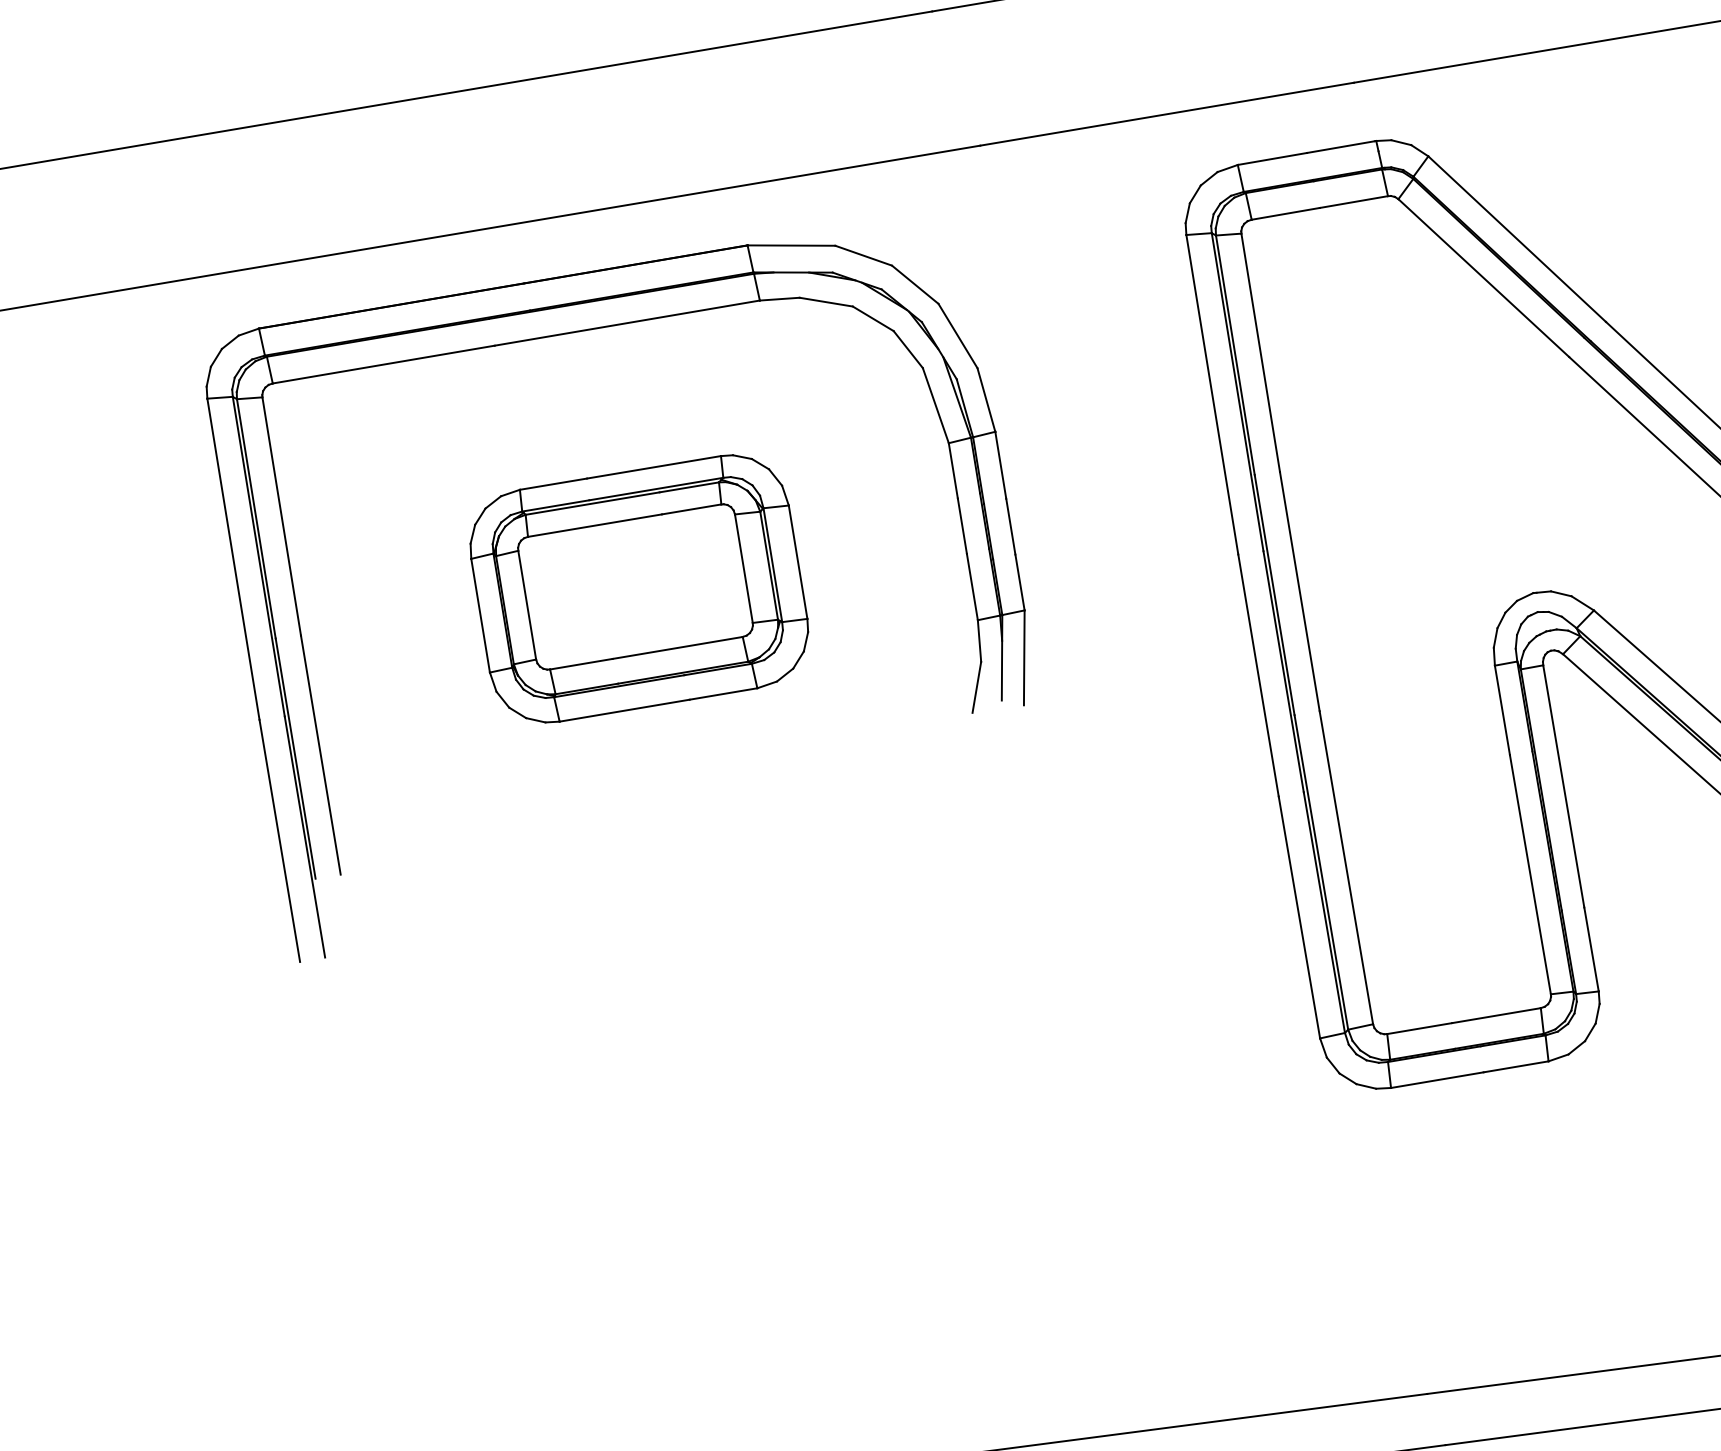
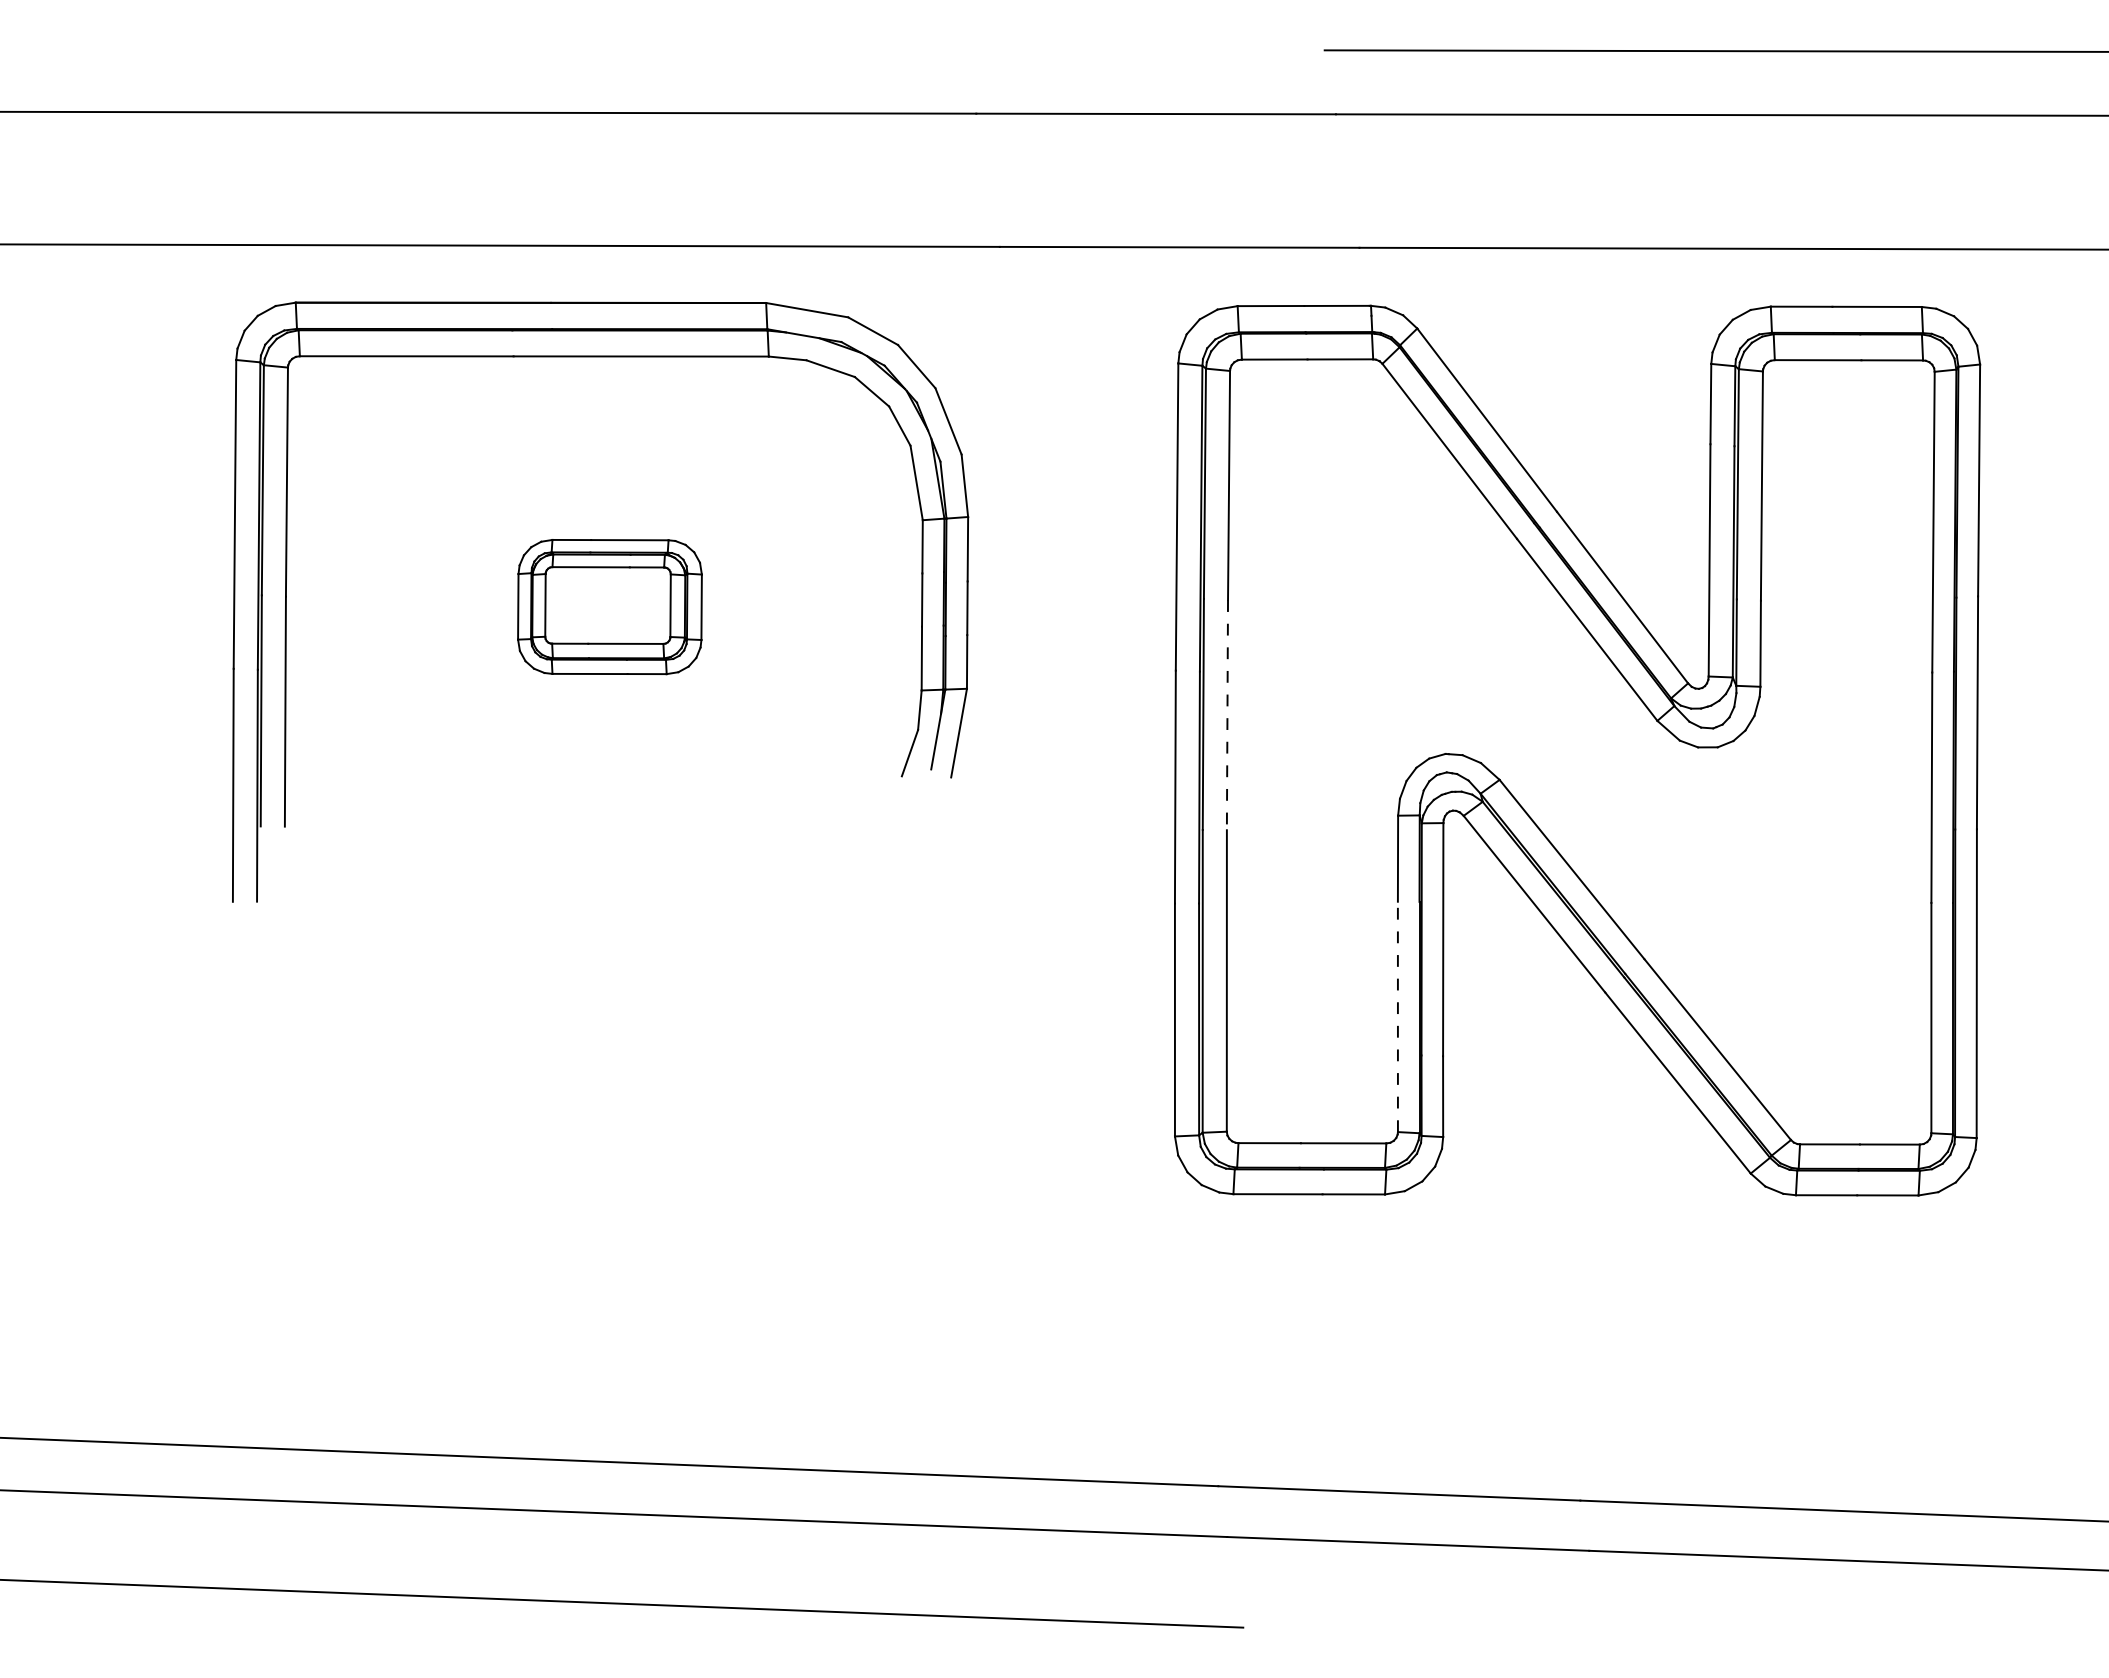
part: (638, 588) -> (609, 606), size x0.6
line: (1299, 591) -> (1227, 715), solid -> dashed
line: (1529, 874) -> (1397, 1016), solid -> dashed

